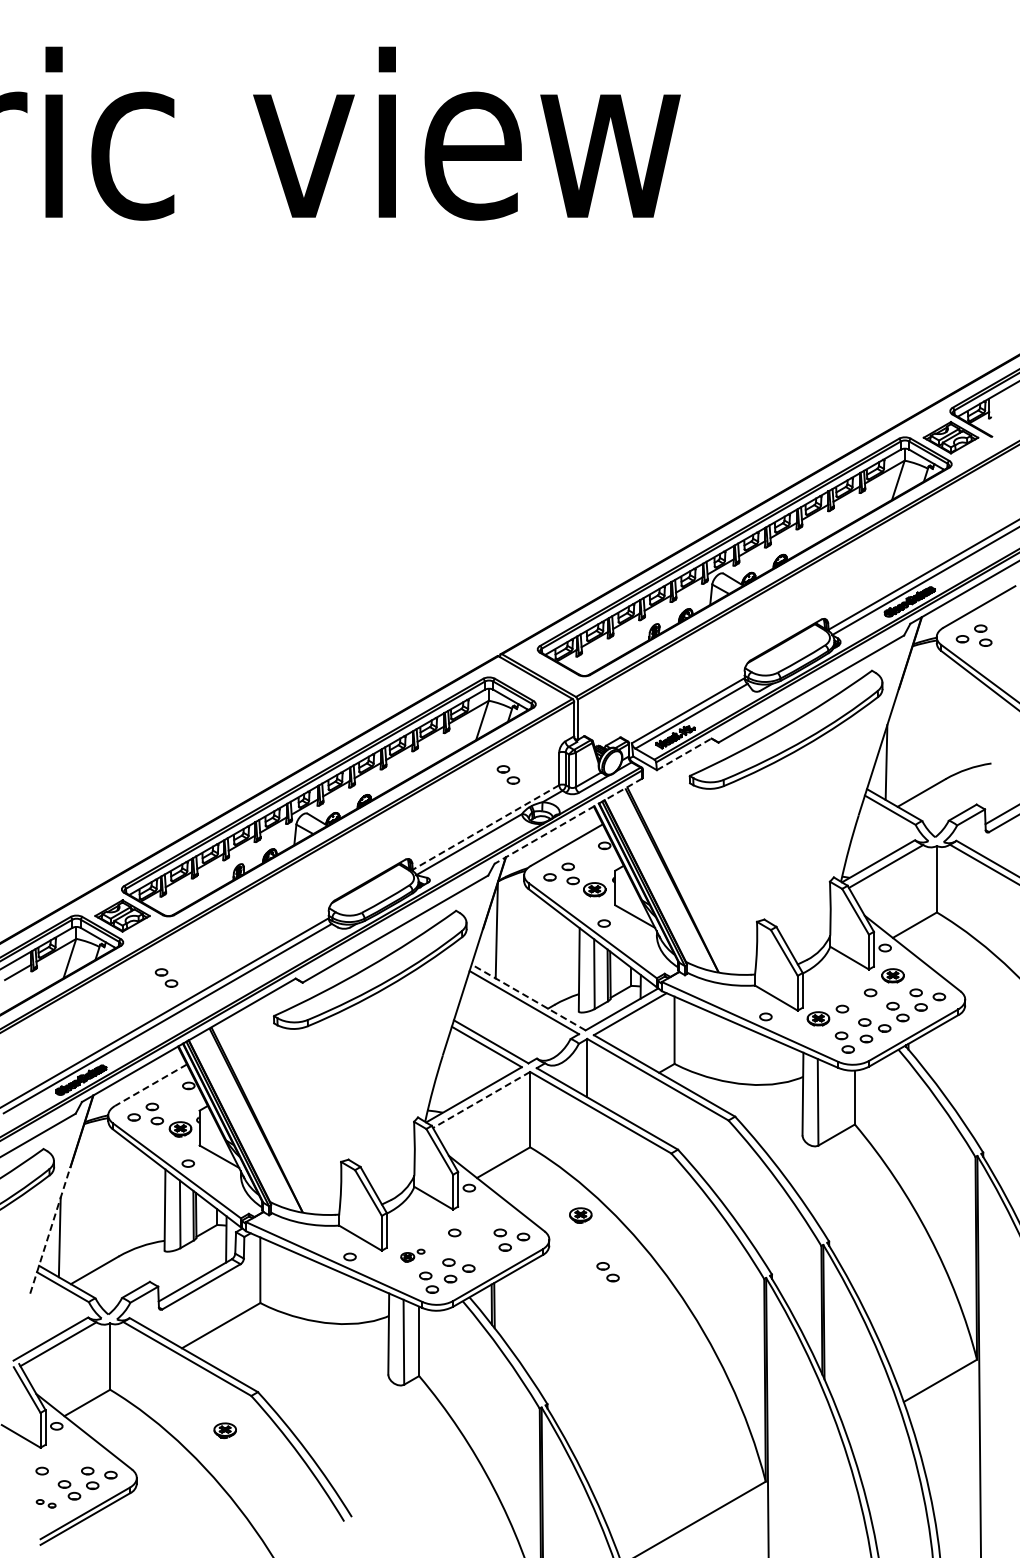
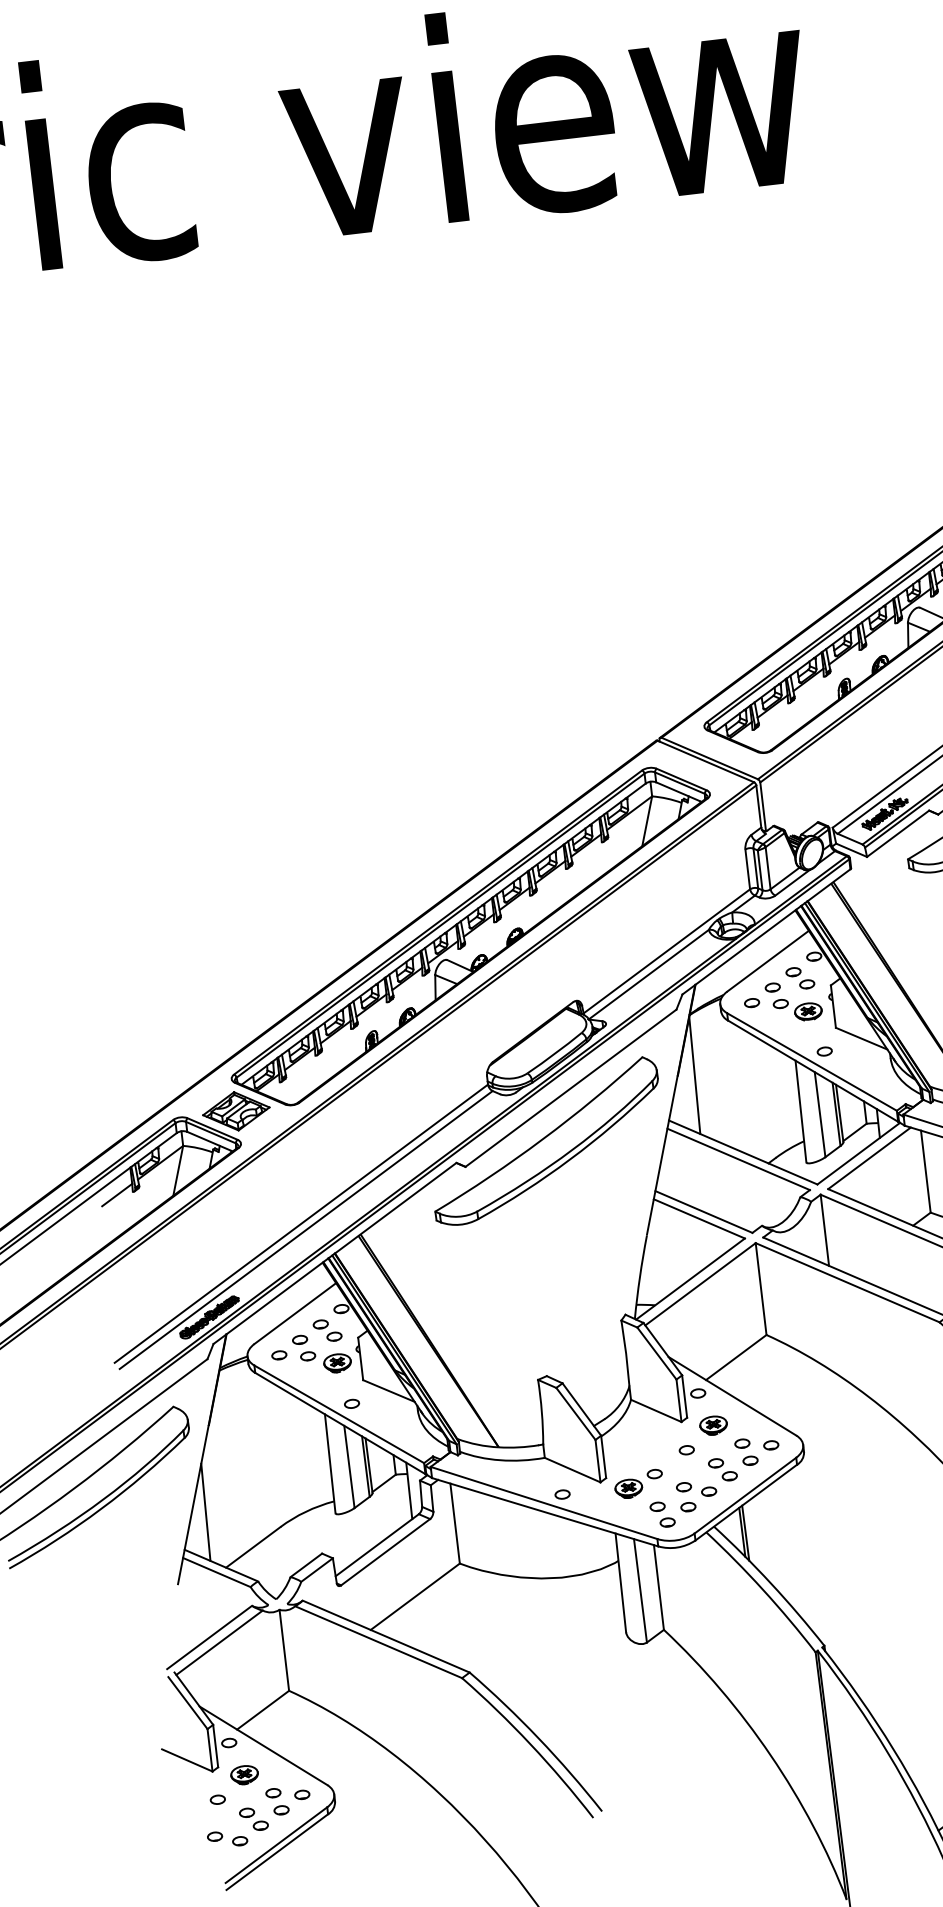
line: (684, 754) -> (898, 833), dashed -> solid
part: (508, 774) -> (800, 977), moved
line: (567, 821) -> (765, 932), dashed -> solid
line: (486, 827) -> (667, 951), dashed -> solid
part: (166, 977) -> (327, 1329), moved
line: (528, 997) -> (743, 1152), dashed -> solid
line: (150, 1085) -> (294, 1314), dashed -> solid
line: (481, 1100) -> (700, 1284), dashed -> solid
part: (580, 1215) -> (713, 1425), moved
line: (50, 1229) -> (193, 1503), dashed -> solid
part: (412, 1255) -> (638, 1483), size x1.67
part: (607, 1272) -> (722, 1470), moved
part: (224, 1430) -> (243, 1774), moved
part: (45, 1503) -> (226, 1838), size x1.67

